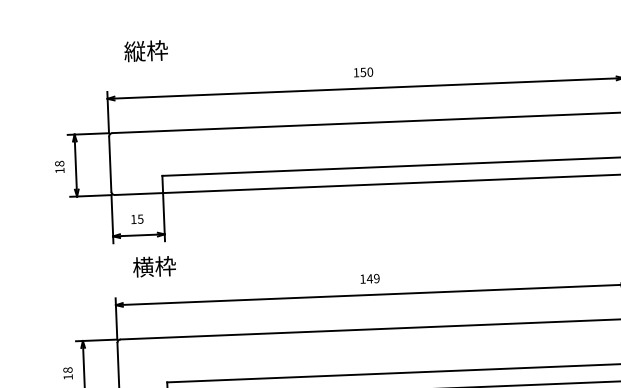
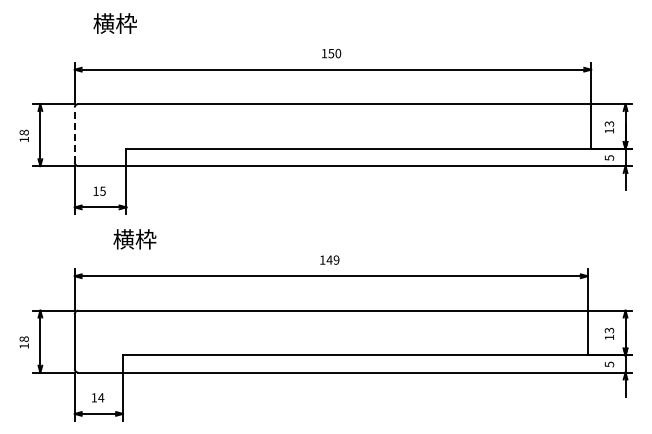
text: (134, 51) -> (103, 23), 縦枠 -> 横枠
line: (109, 164) -> (74, 135), solid -> dashed
text: (154, 266) -> (134, 239), moved

